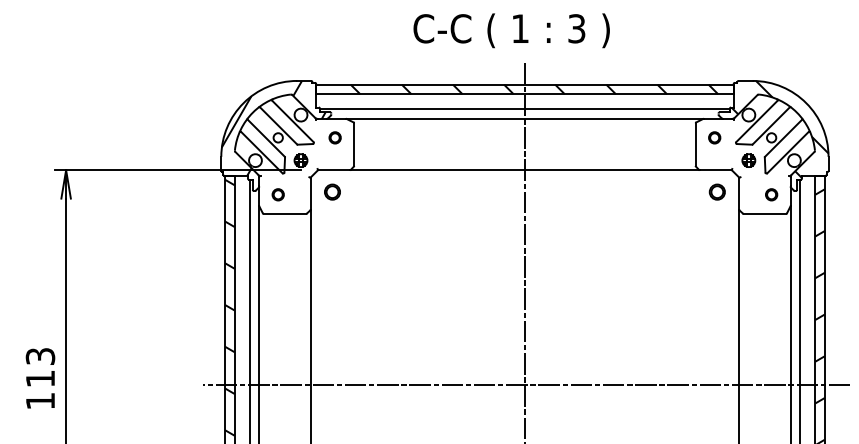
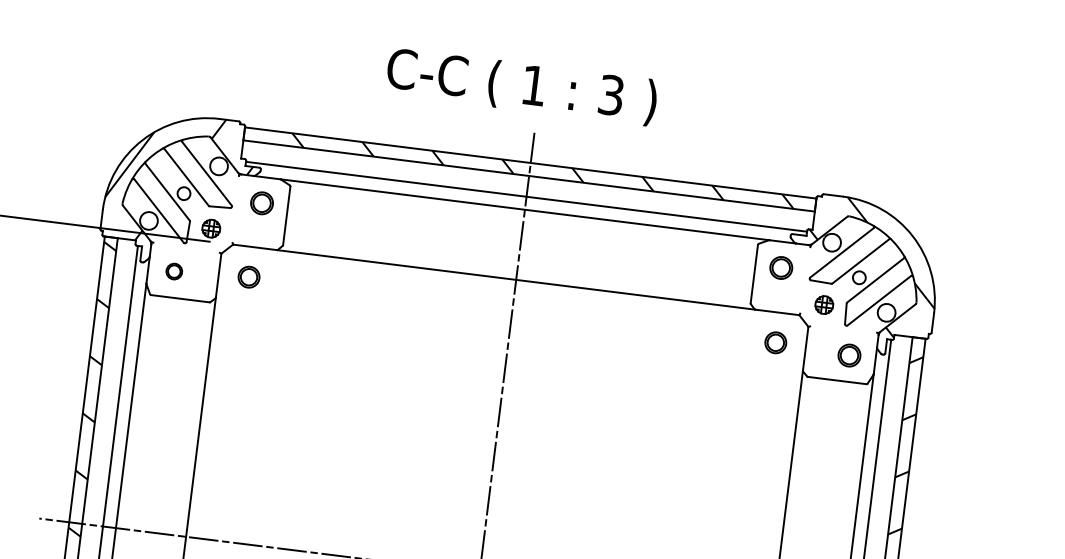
circle: (334, 137) -> (261, 202), size x1.4
part: (714, 137) -> (781, 267), size x1.4
part: (771, 194) -> (849, 355), size x1.4

